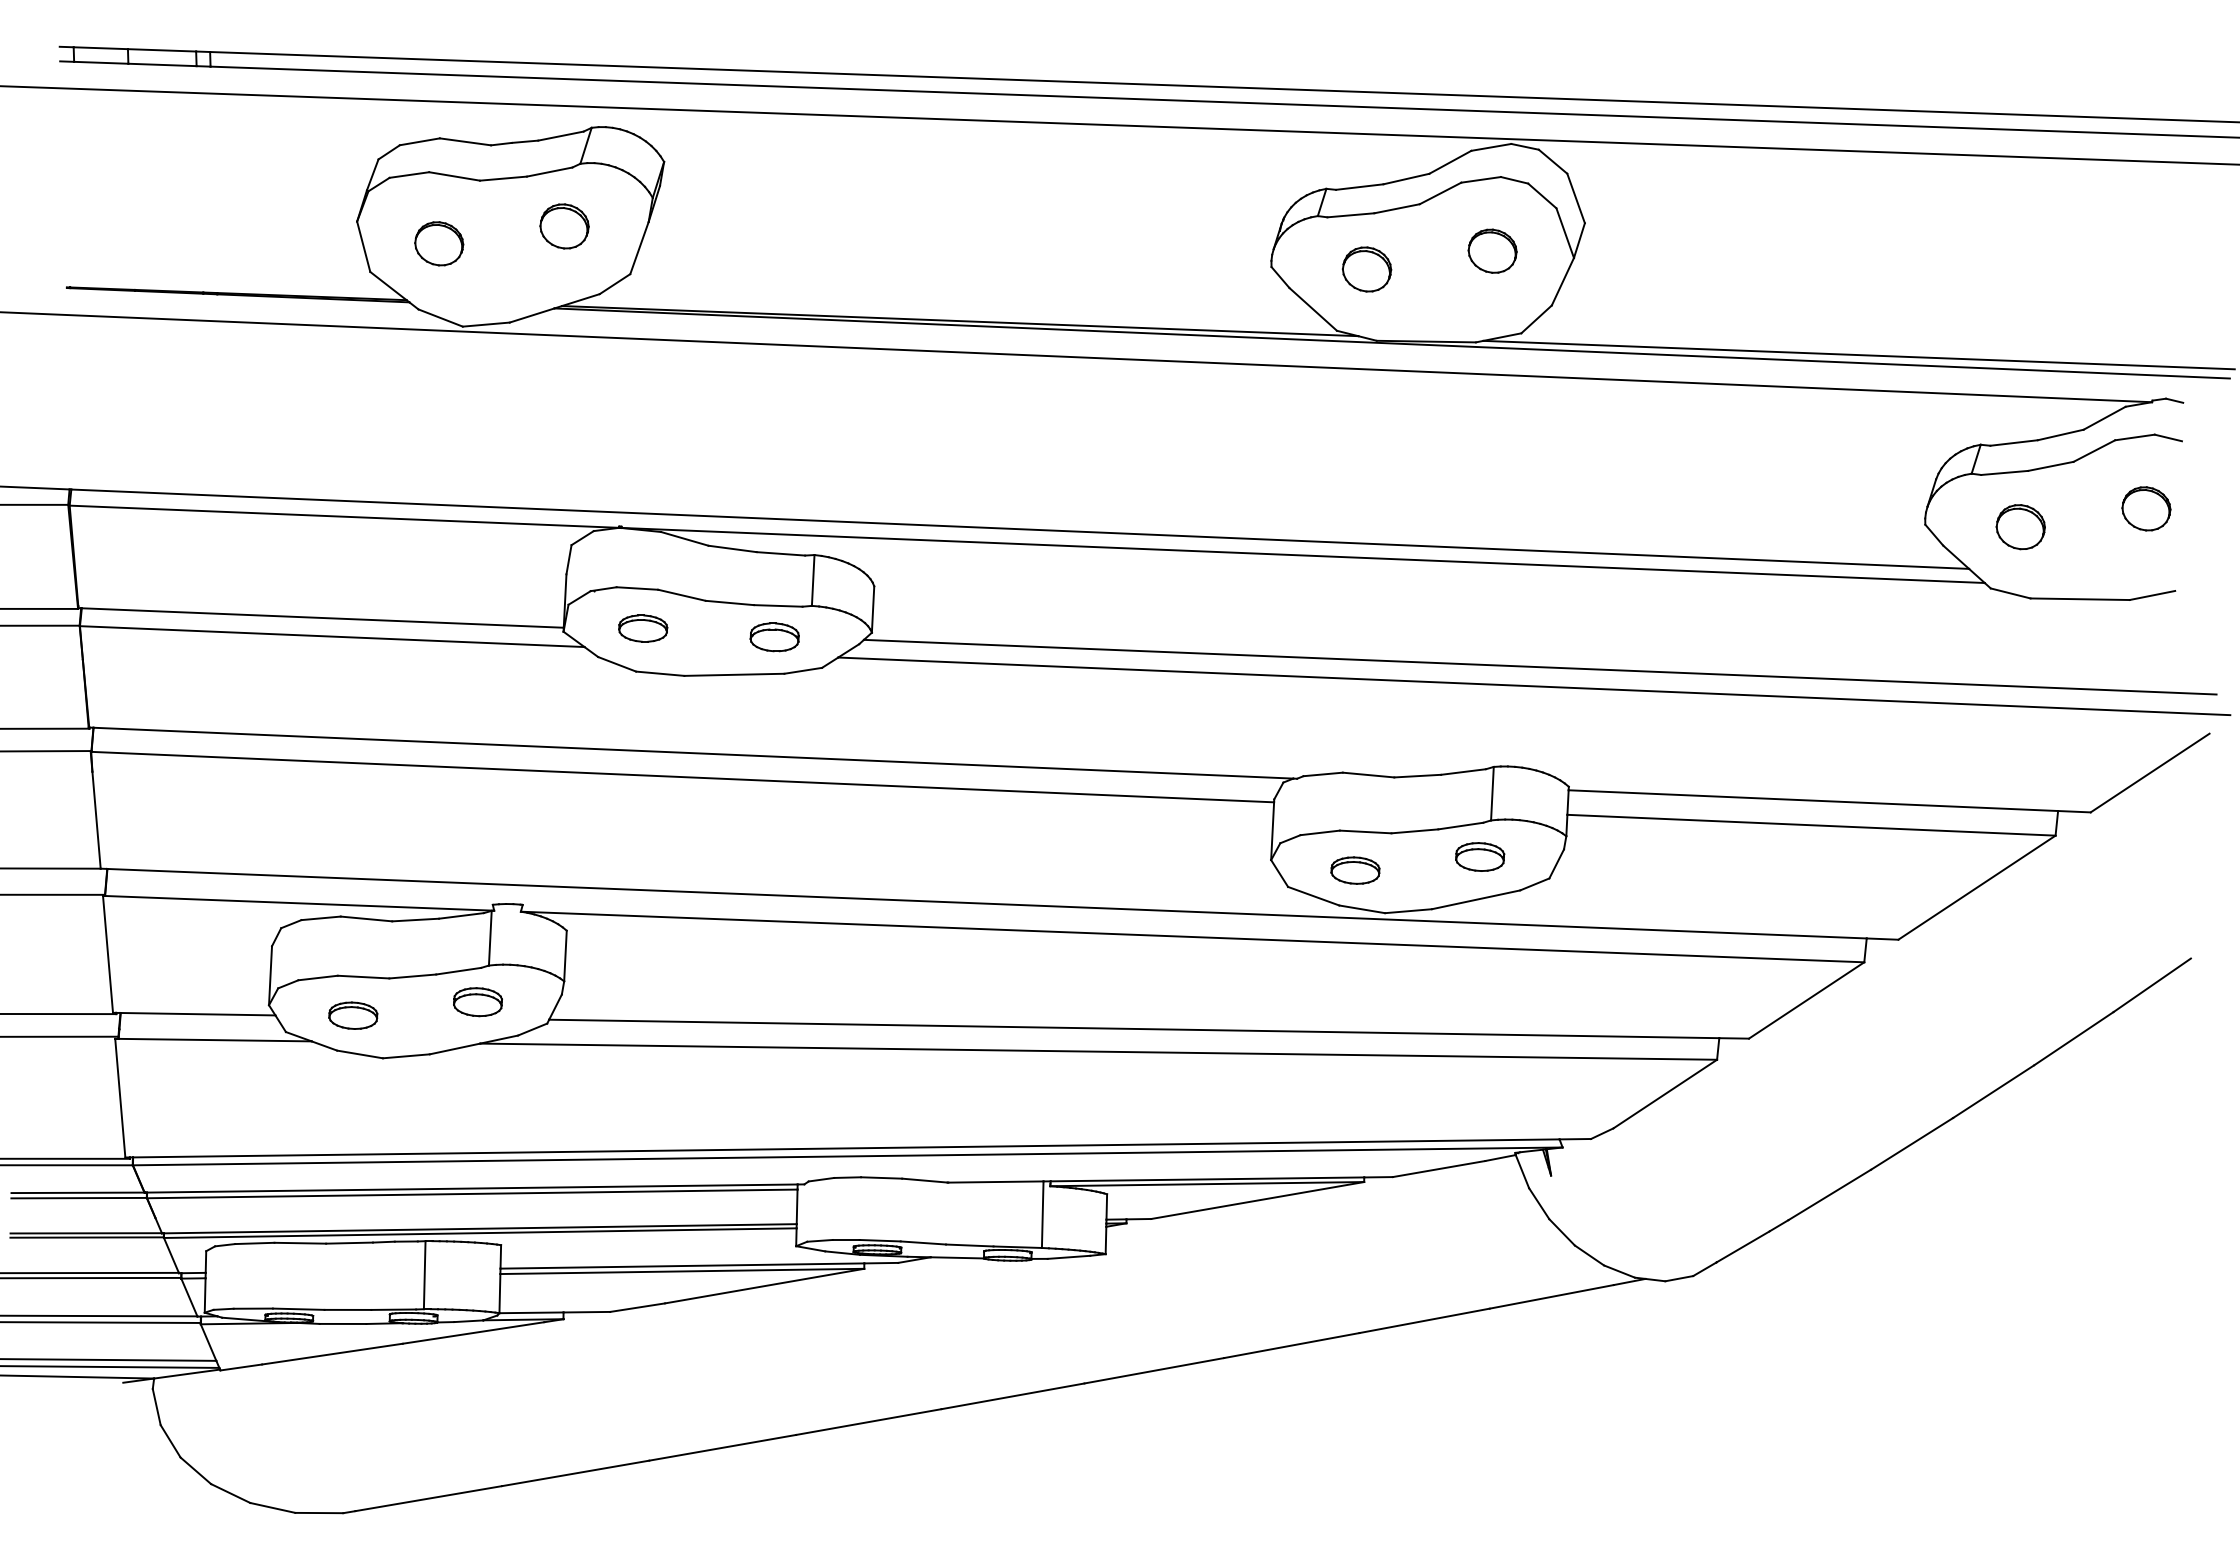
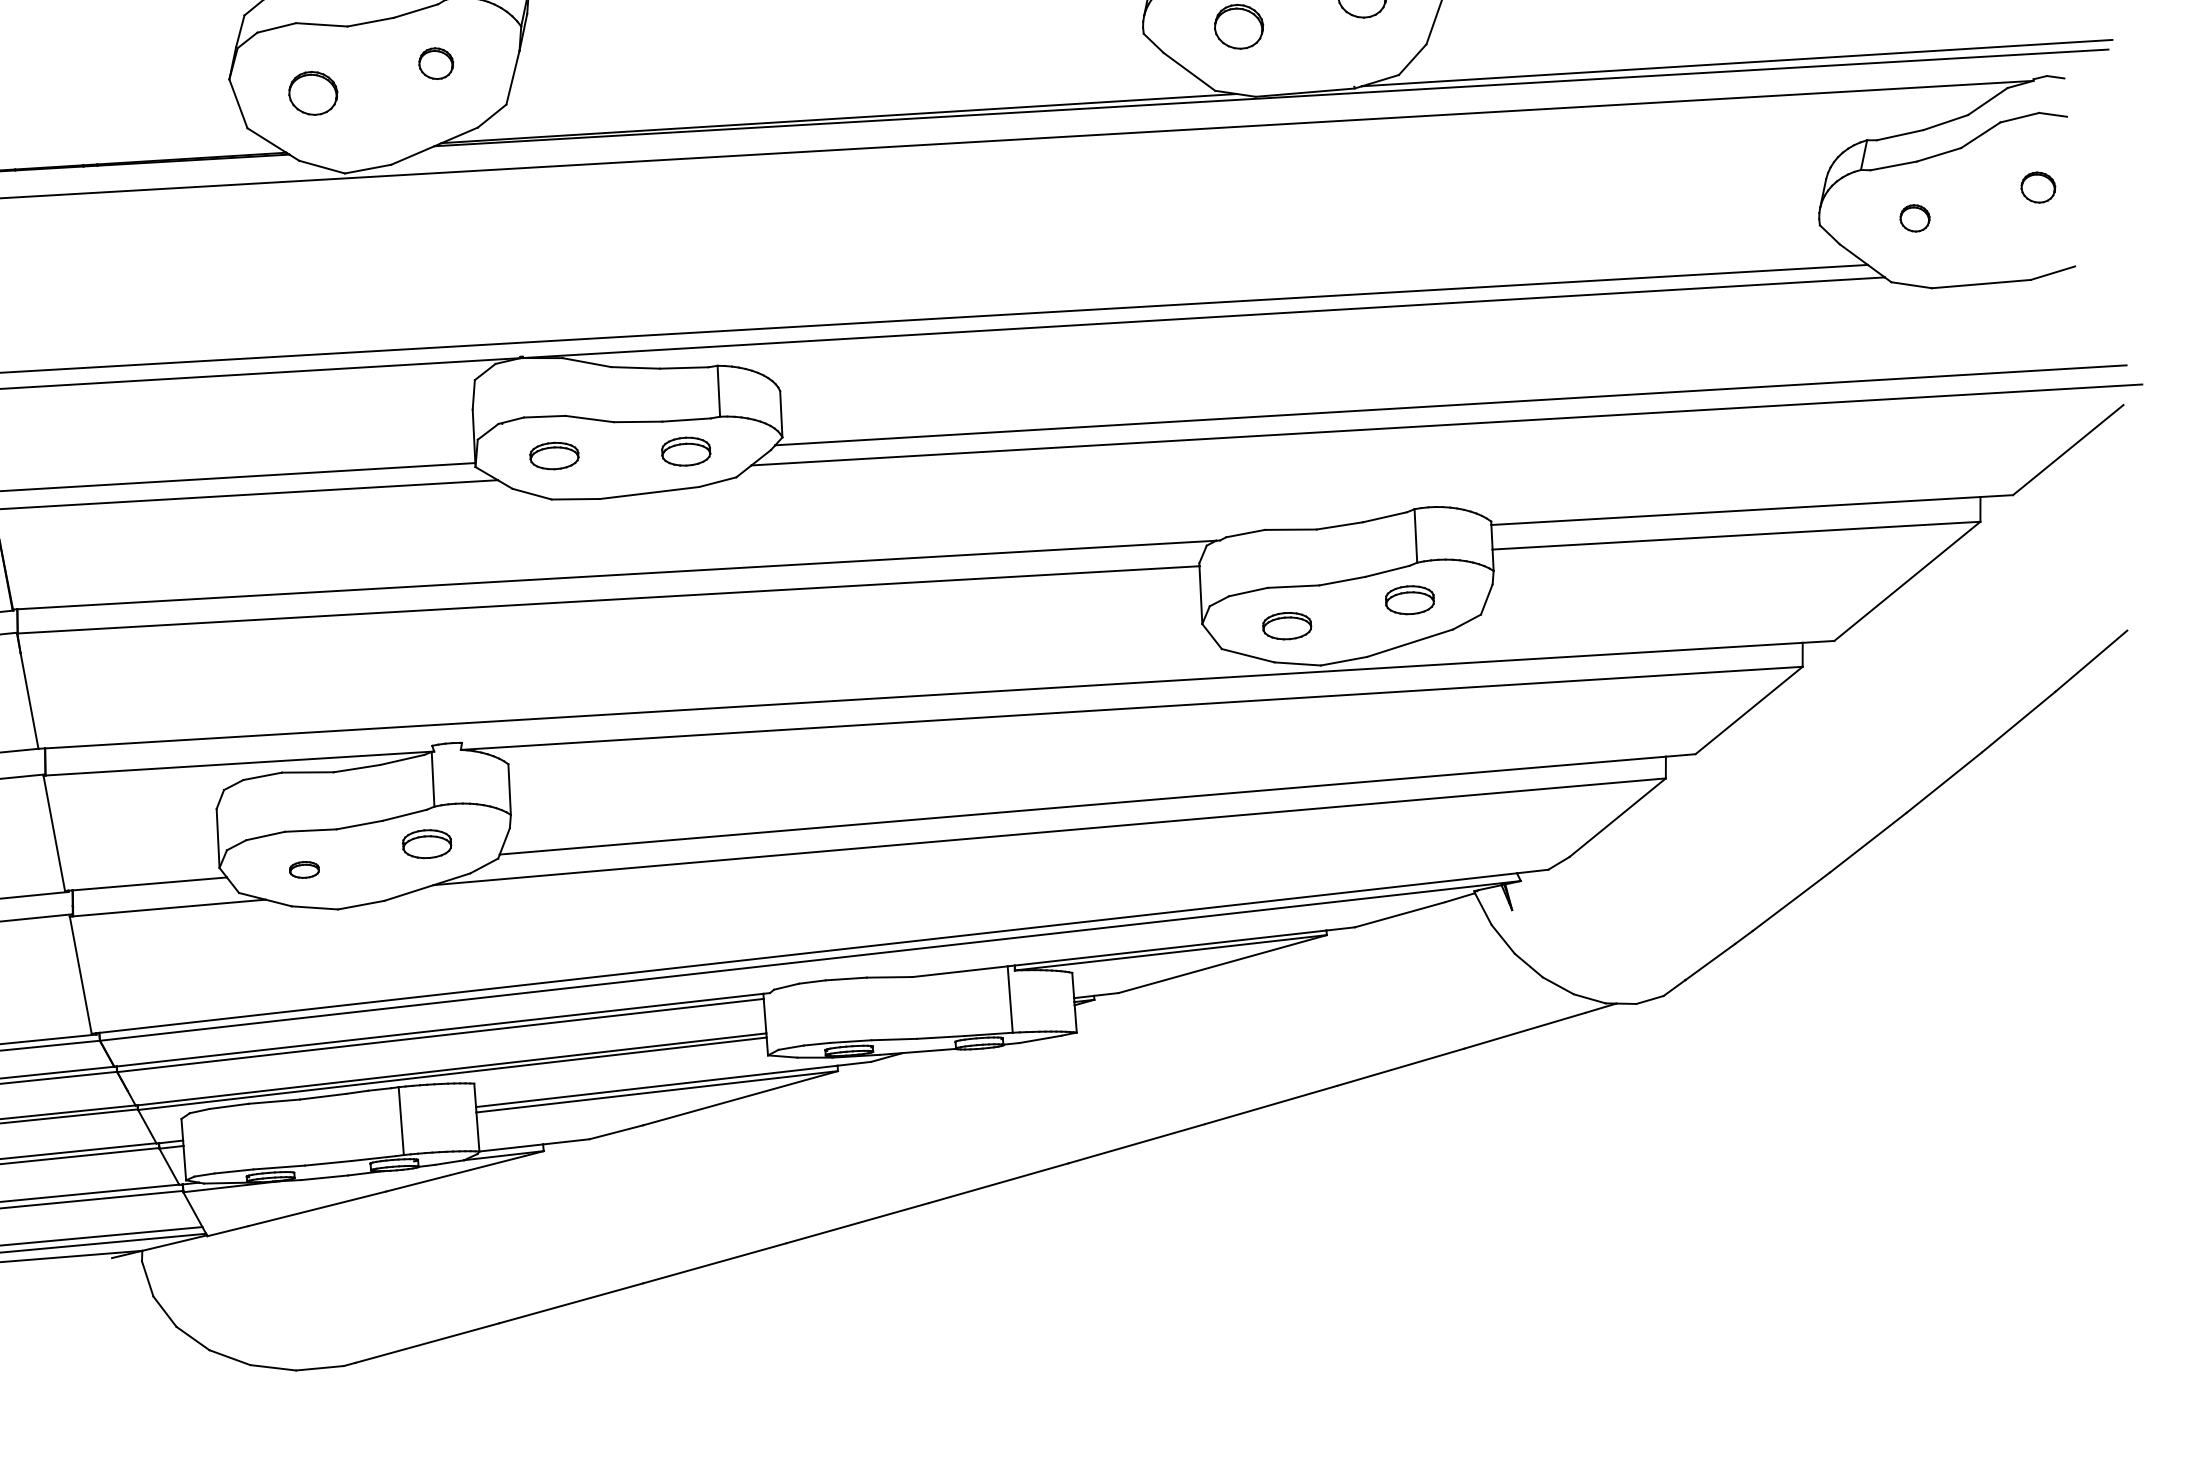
part: (564, 226) -> (436, 63), size x0.7
part: (2146, 508) -> (2038, 187), size x0.7
part: (2020, 527) -> (1914, 218), size x0.6
part: (353, 1015) -> (304, 869), size x0.6

